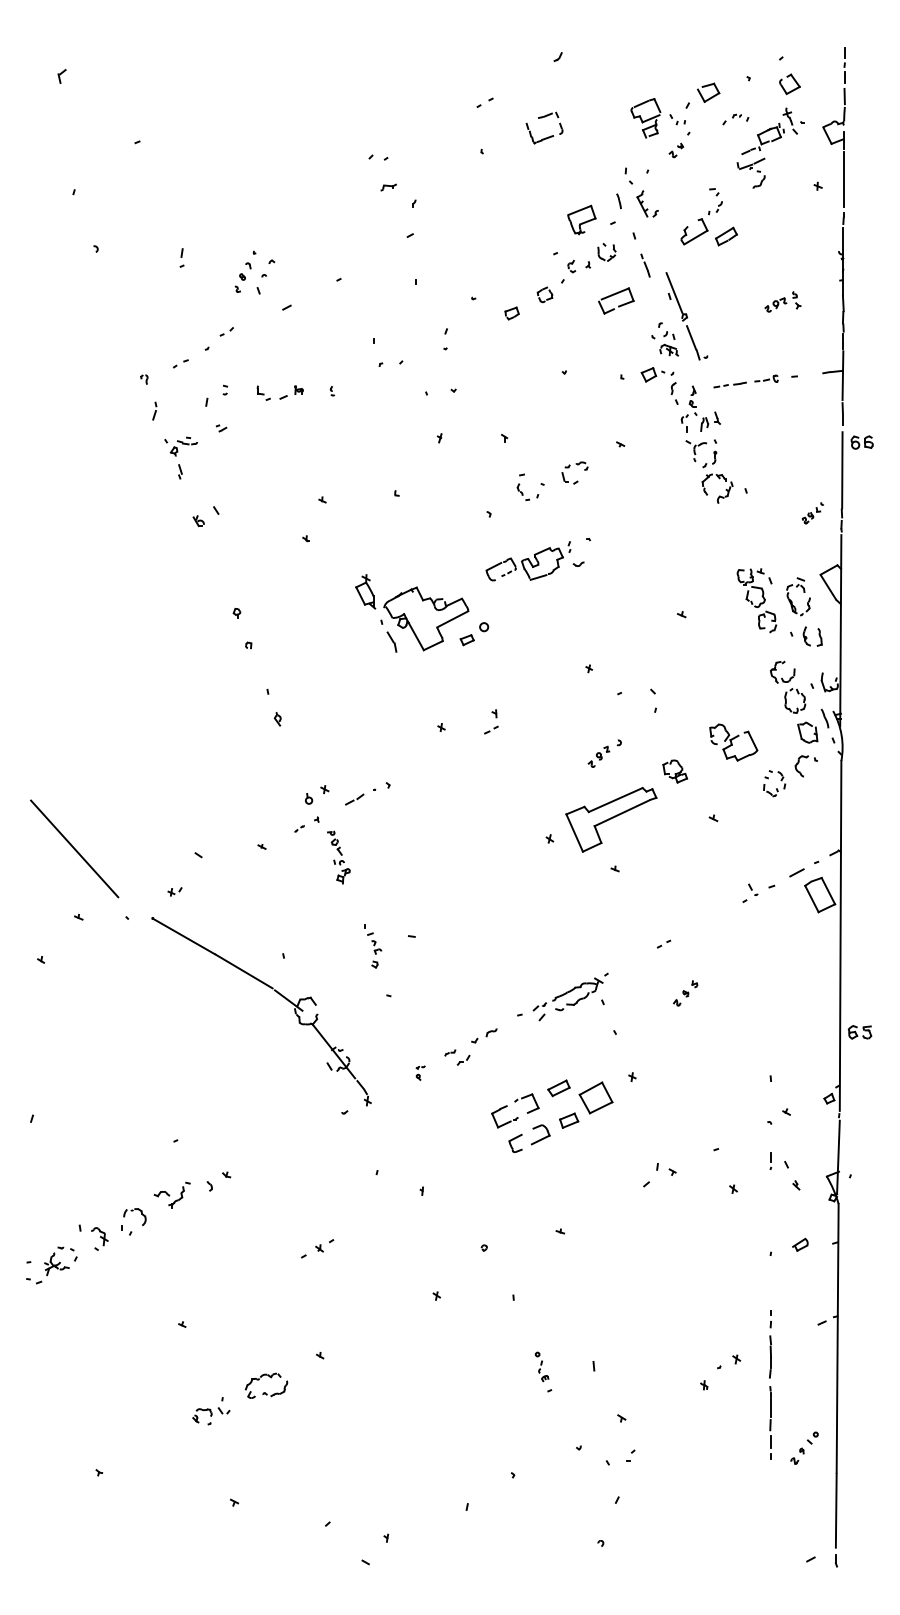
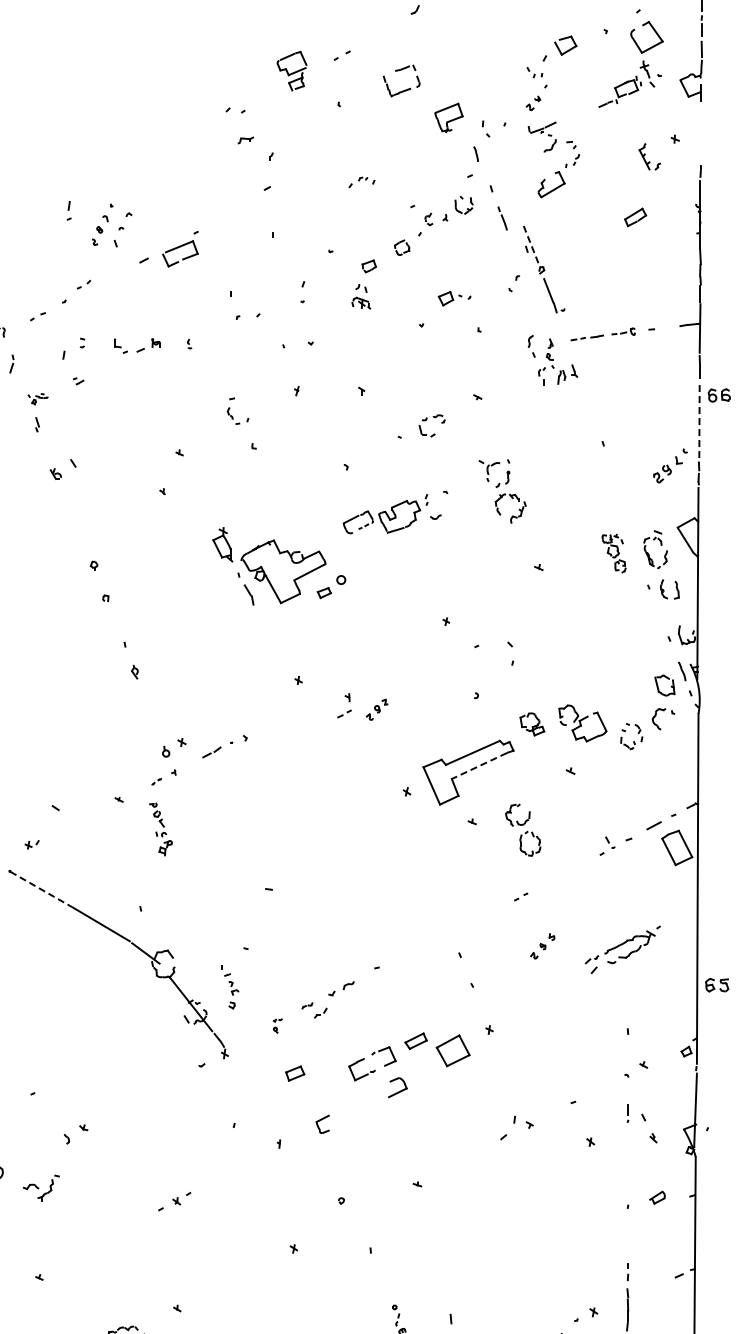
part: (789, 83) -> (646, 36), size x1.6
part: (645, 118) -> (291, 71), moved
part: (735, 119) -> (361, 182), moved
part: (750, 172) -> (541, 136), moved
line: (843, 179) -> (700, 132), removed
part: (647, 203) -> (649, 156), moved
part: (581, 219) -> (448, 117), moved
part: (726, 236) -> (635, 217), moved
part: (181, 257) -> (68, 210), moved
line: (674, 293) -> (531, 246), solid -> dashed
part: (616, 300) -> (180, 253), moved
part: (782, 301) -> (639, 254), removed
part: (668, 343) -> (360, 296), moved
part: (657, 374) -> (454, 298), moved
part: (180, 446) -> (37, 399), size x0.6
line: (842, 470) -> (699, 423), solid -> dashed
part: (709, 471) -> (502, 491), moved
part: (520, 484) -> (230, 408), moved
part: (812, 513) -> (669, 466), size x1.6
part: (756, 600) -> (613, 553), size x0.6
part: (788, 686) -> (523, 829), moved
part: (491, 721) -> (344, 705), moved
part: (733, 742) -> (582, 723), moved
part: (598, 756) -> (376, 709), moved
line: (621, 813) -> (478, 766), solid -> dashed
part: (338, 857) -> (160, 829), moved
line: (184, 936) -> (41, 889), solid -> dashed
part: (373, 946) -> (230, 987), moved
part: (570, 996) -> (622, 949), moved
part: (569, 1120) -> (295, 1073), moved
part: (515, 1142) -> (322, 1123), moved
part: (171, 1194) -> (40, 1187), moved

